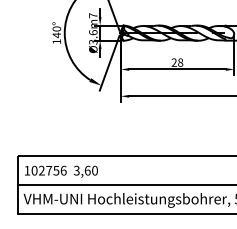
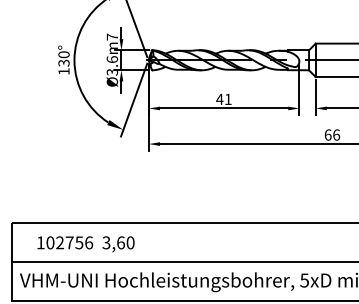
text: (56, 34) -> (63, 62), 140° -> 130°
text: (177, 62) -> (223, 99), 28 -> 41
text: (61, 171) -> (85, 244), moved

